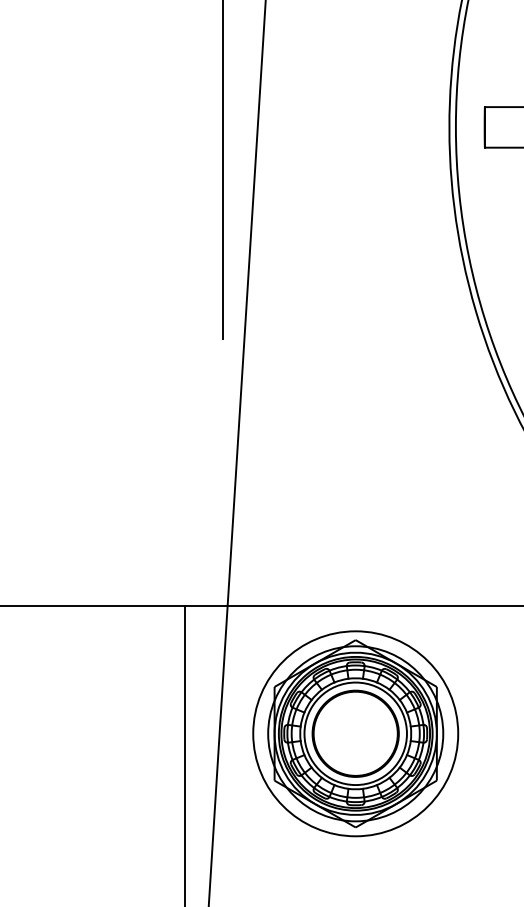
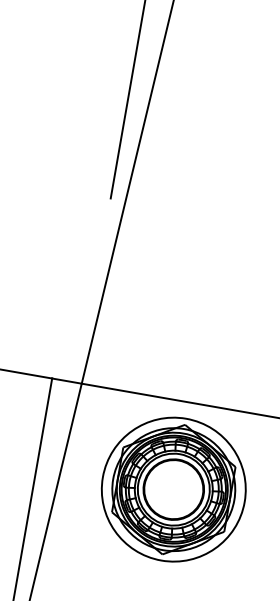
part: (355, 733) -> (173, 489), moved

